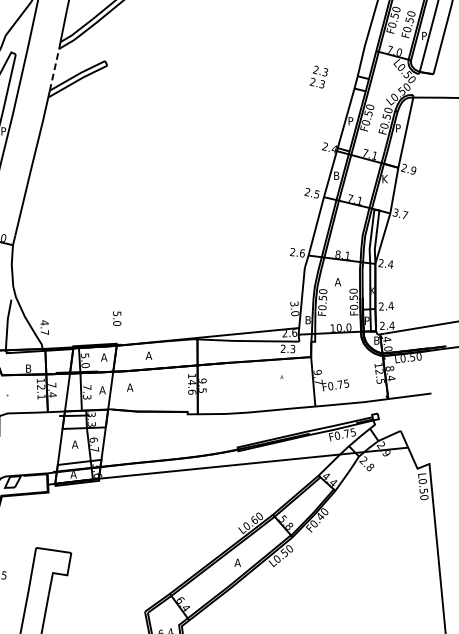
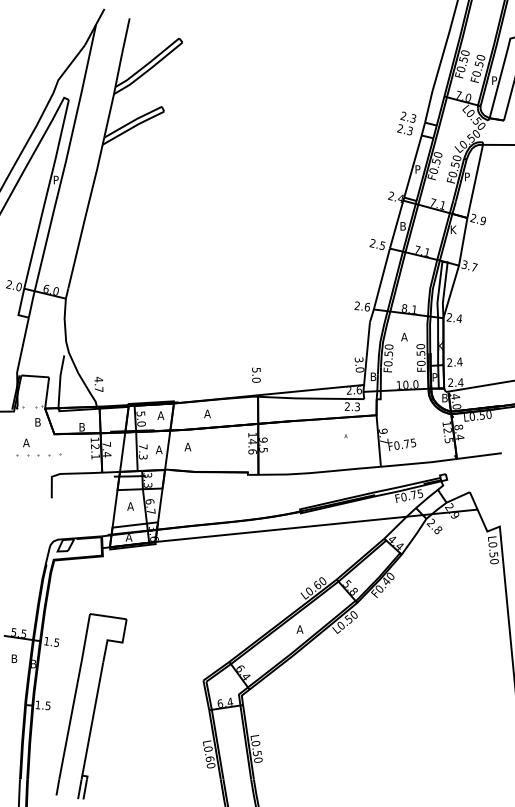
line: (54, 69) -> (109, 115), dashed -> solid
text: (318, 77) -> (406, 123), moved
text: (117, 317) -> (256, 374), moved

